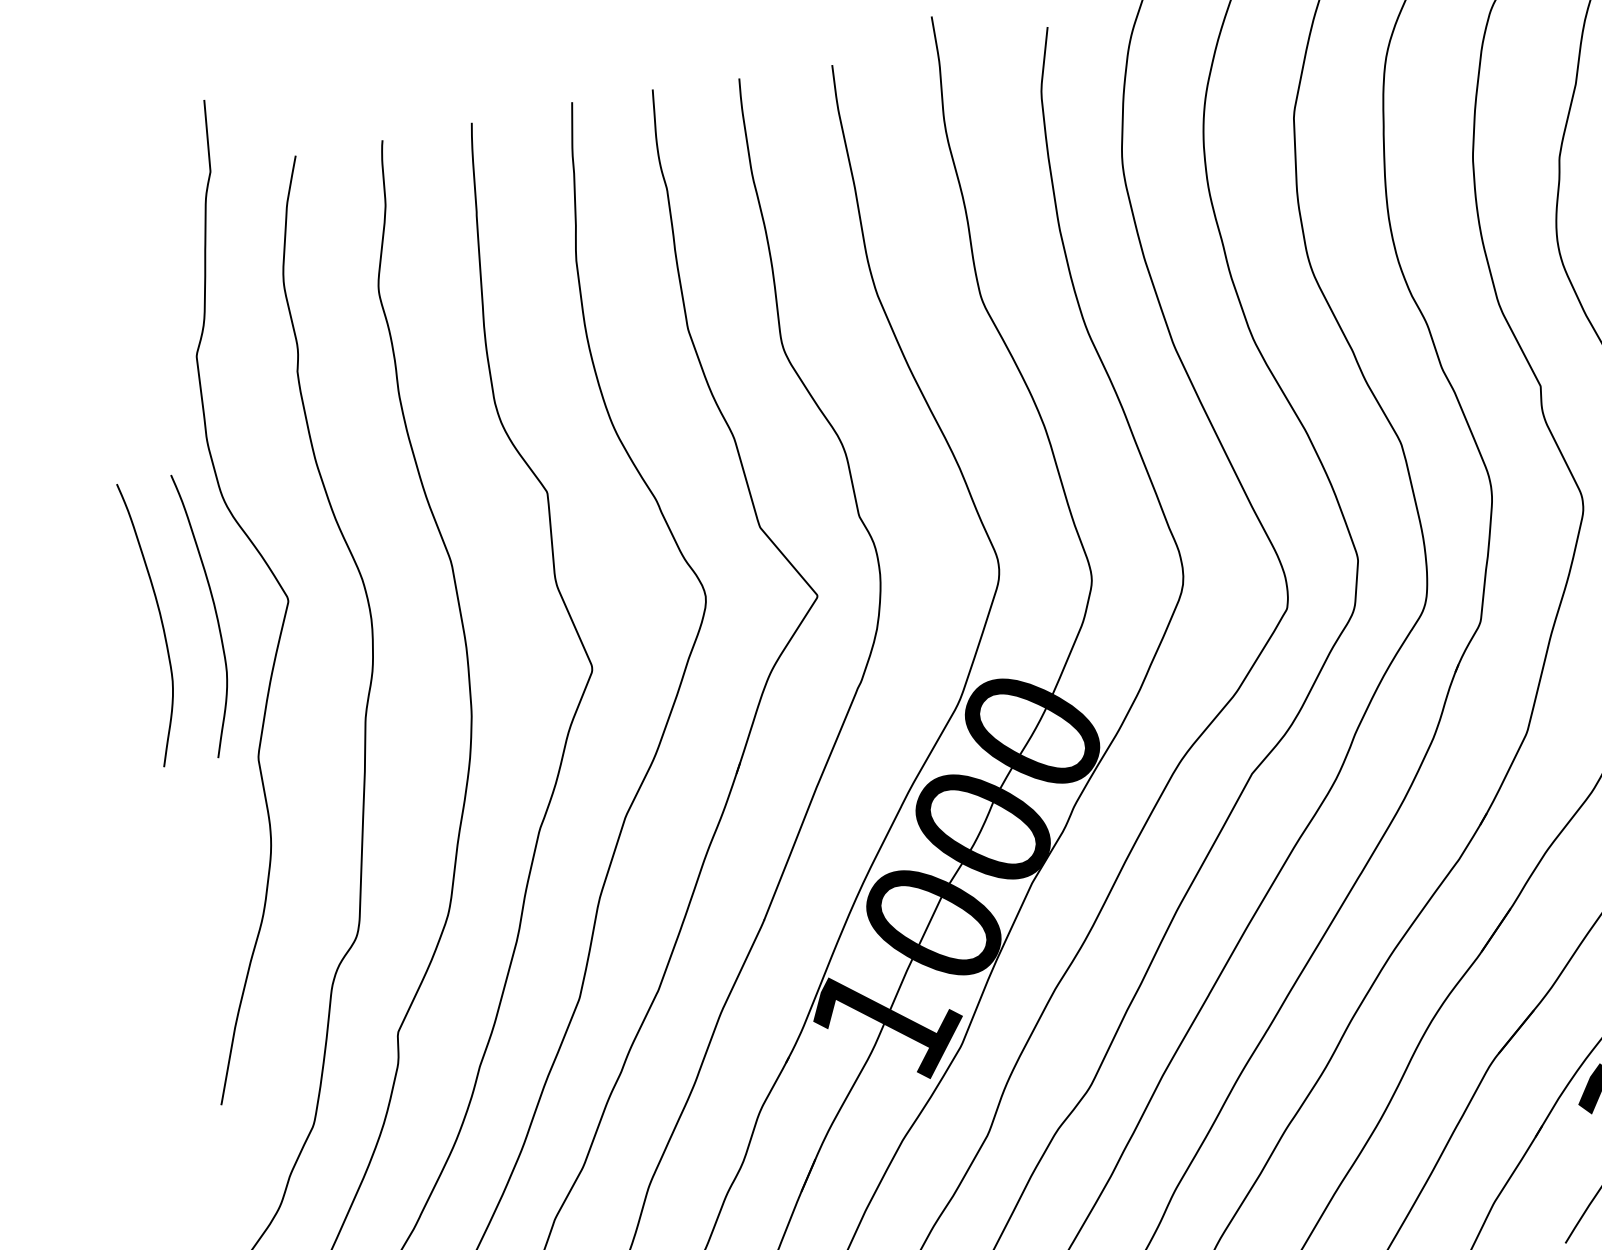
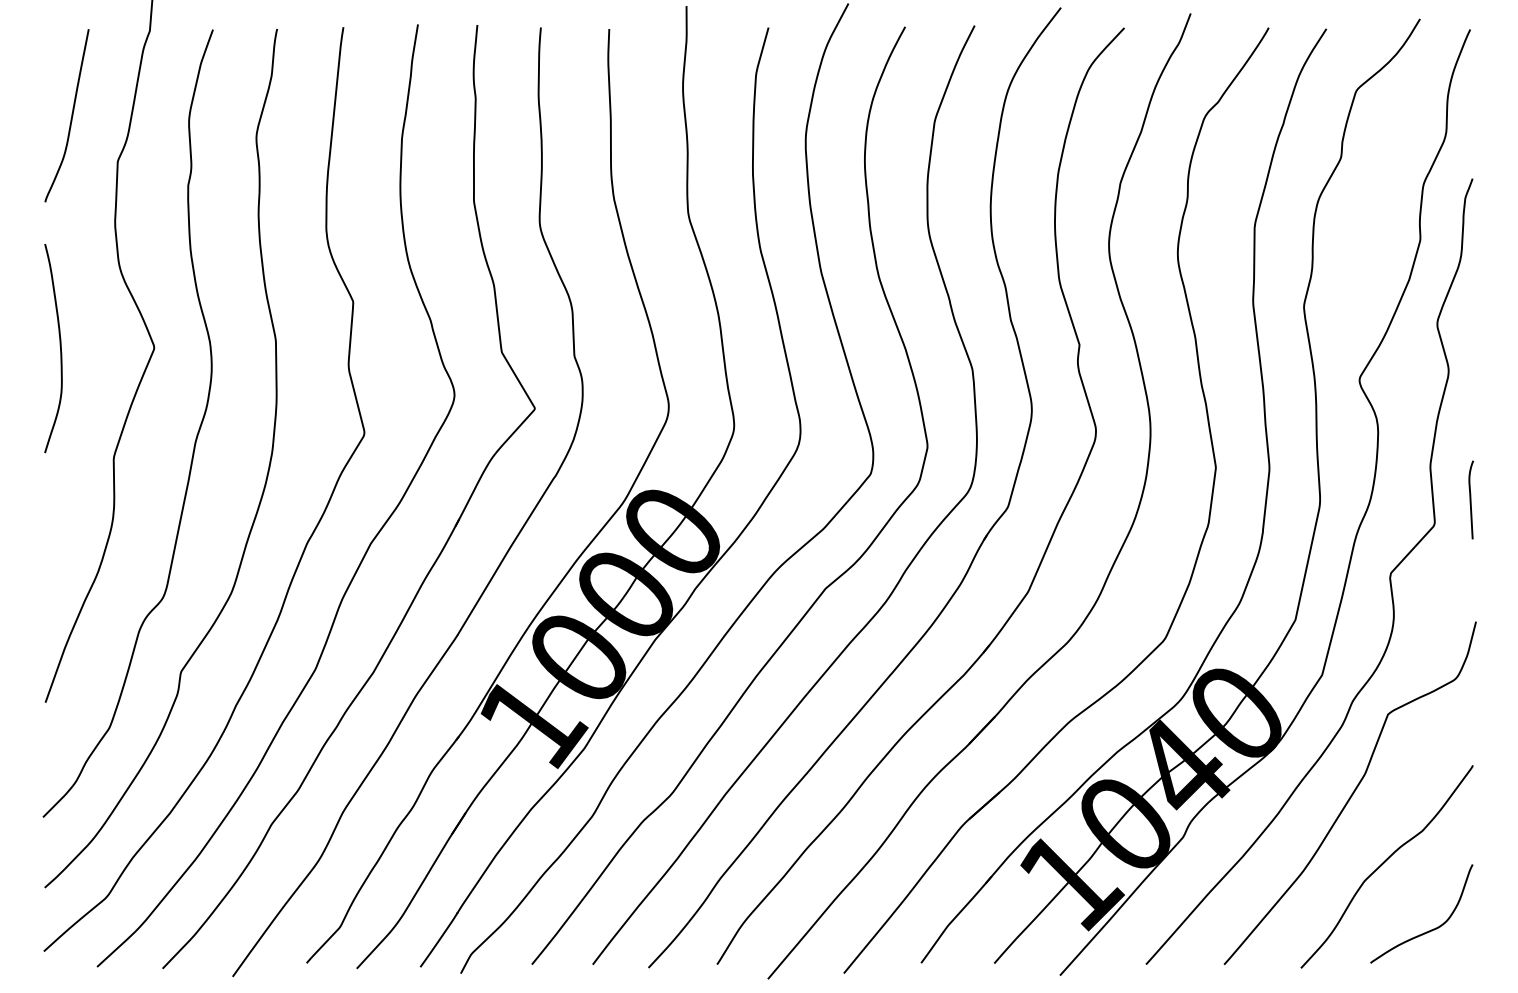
curve: (123, 304) -> (71, 115), added
curve: (213, 610) -> (99, 346), removed

